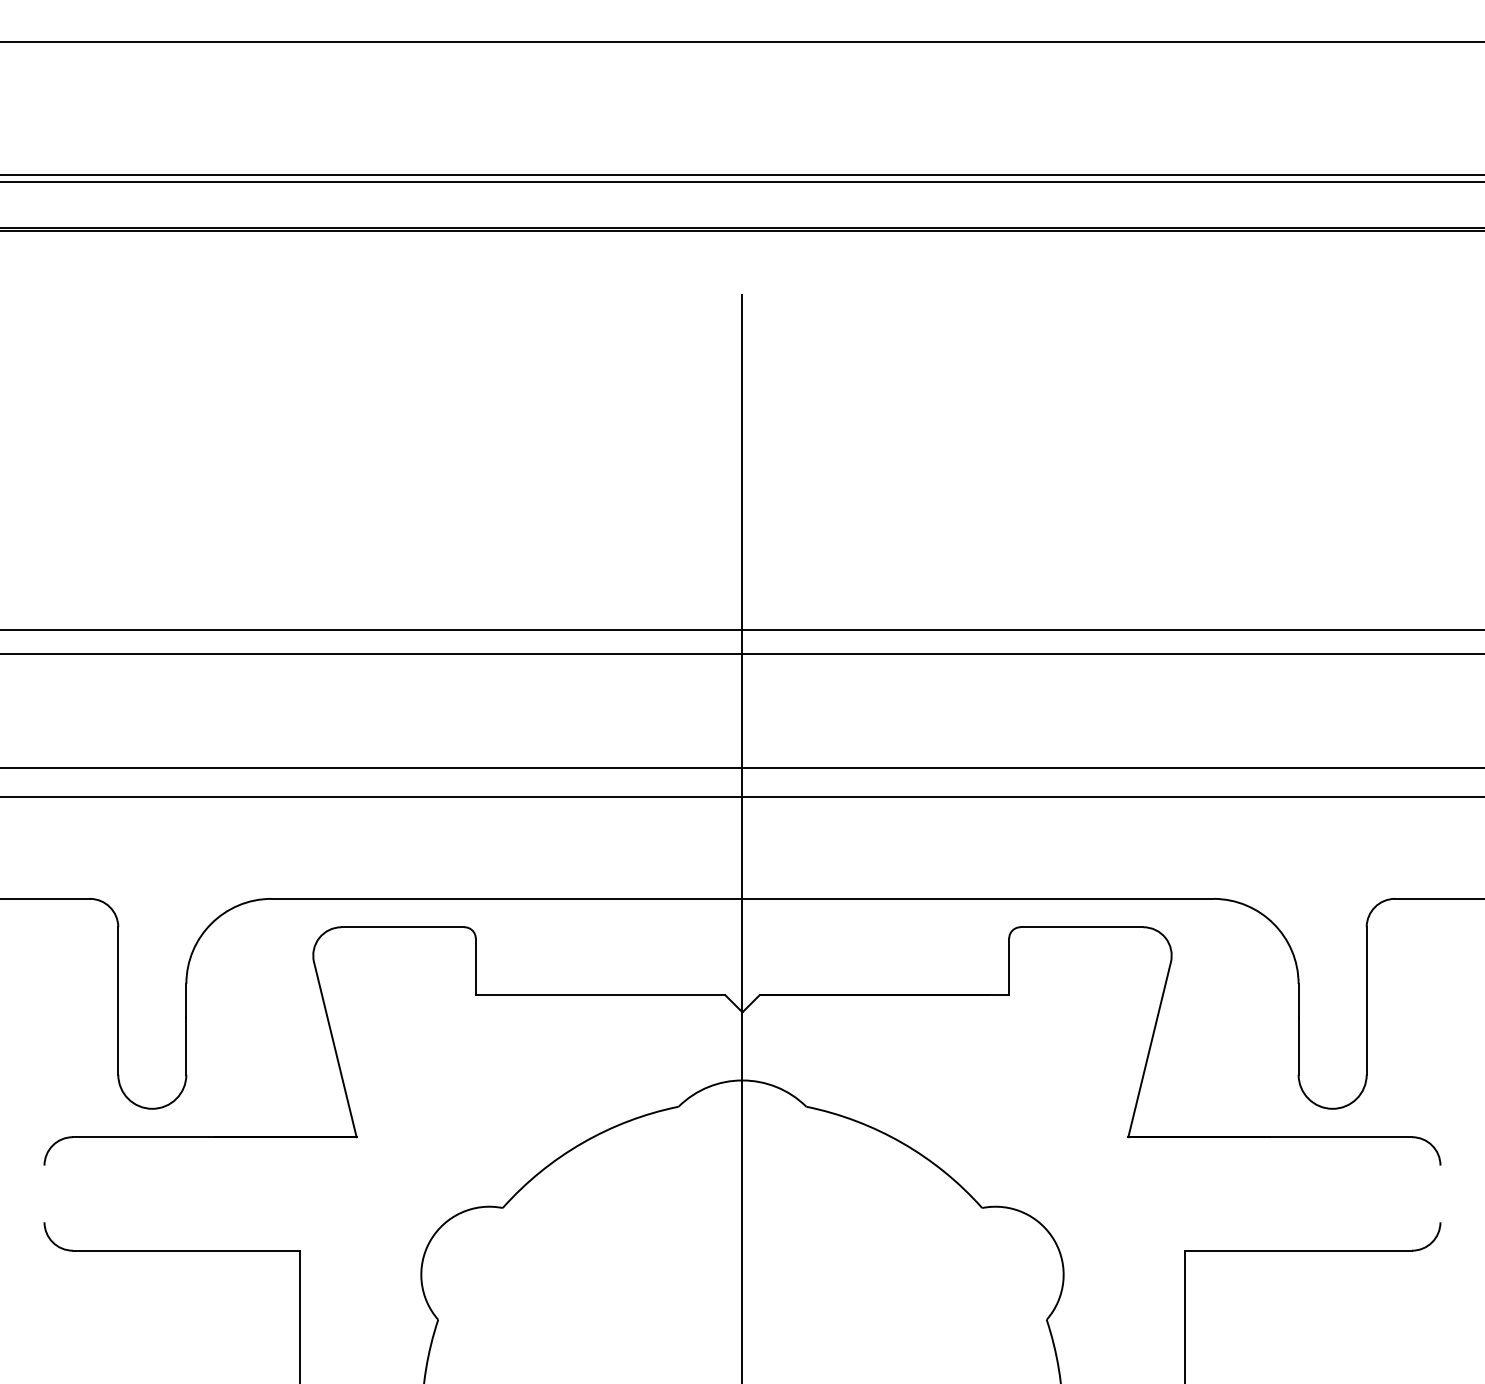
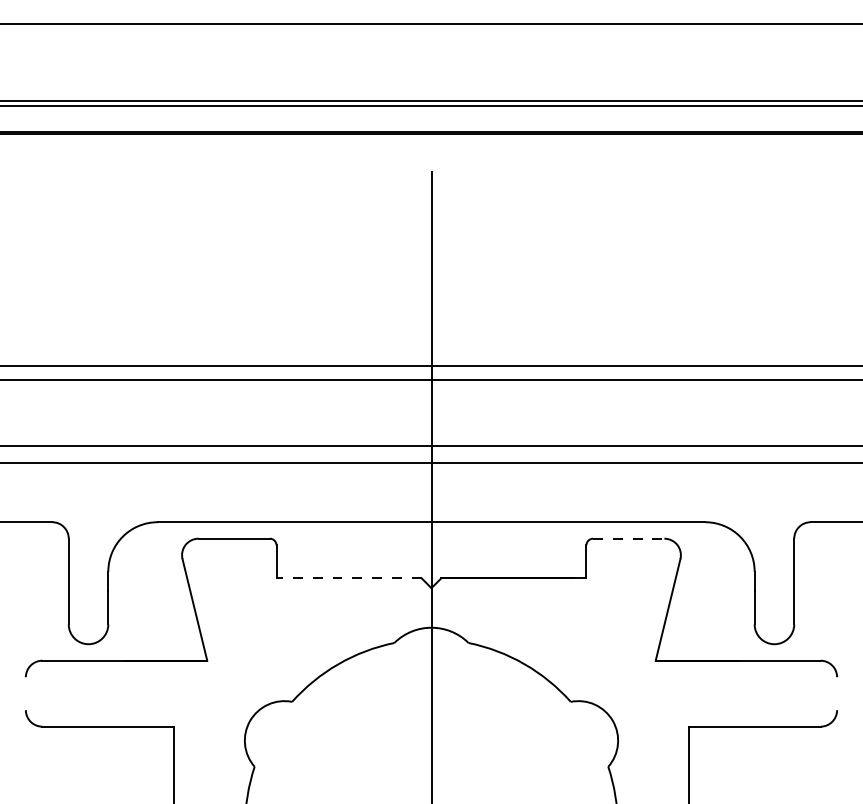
line: (1081, 926) -> (628, 538), solid -> dashed
line: (601, 995) -> (349, 578), solid -> dashed

